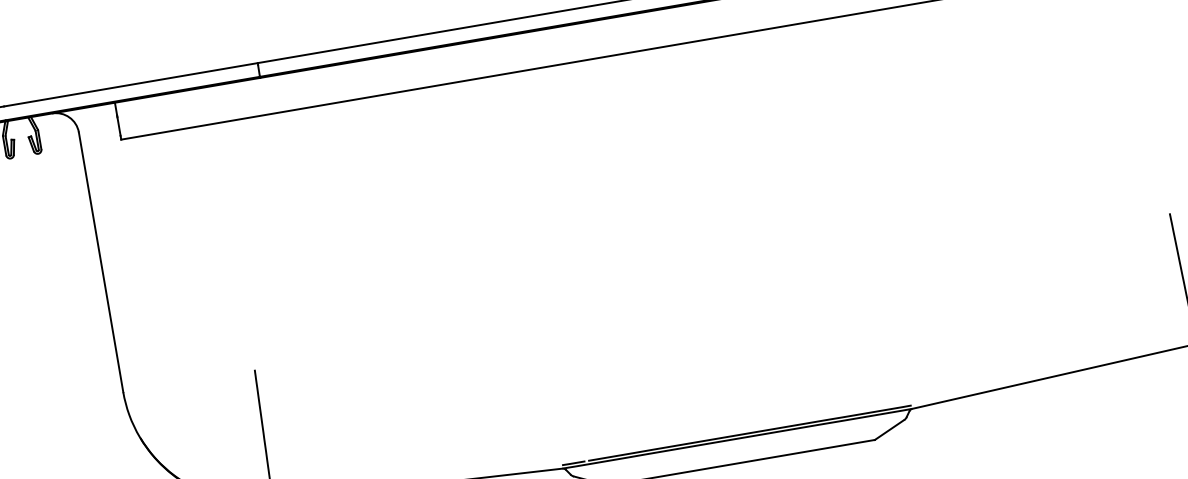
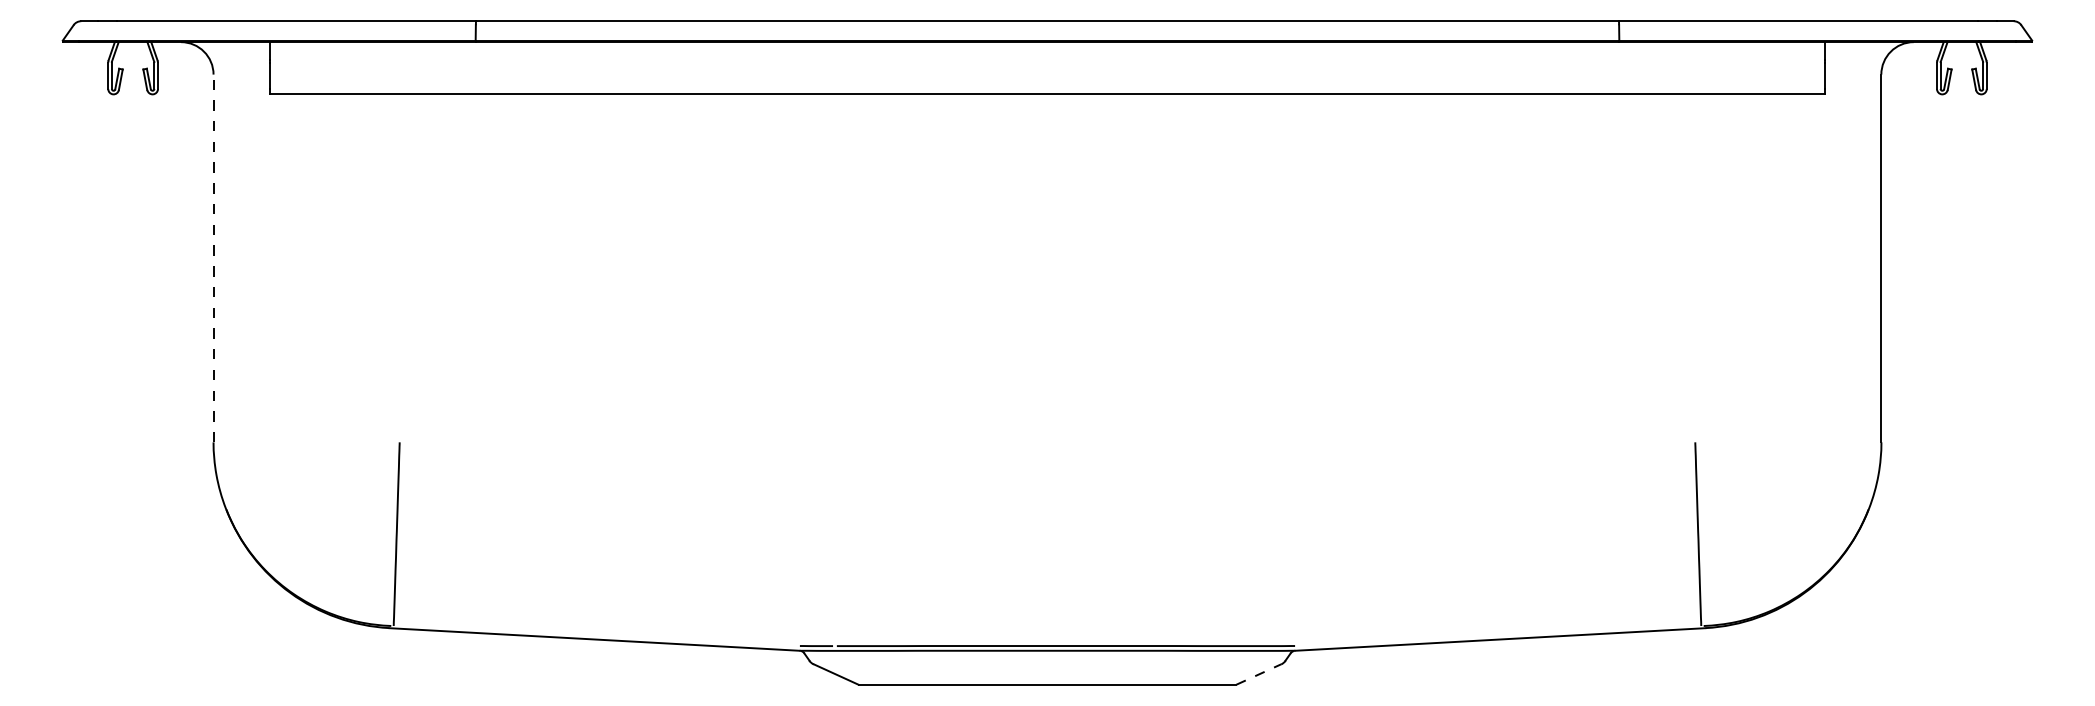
line: (101, 262) -> (213, 258), solid -> dashed
line: (889, 430) -> (1258, 674), solid -> dashed

